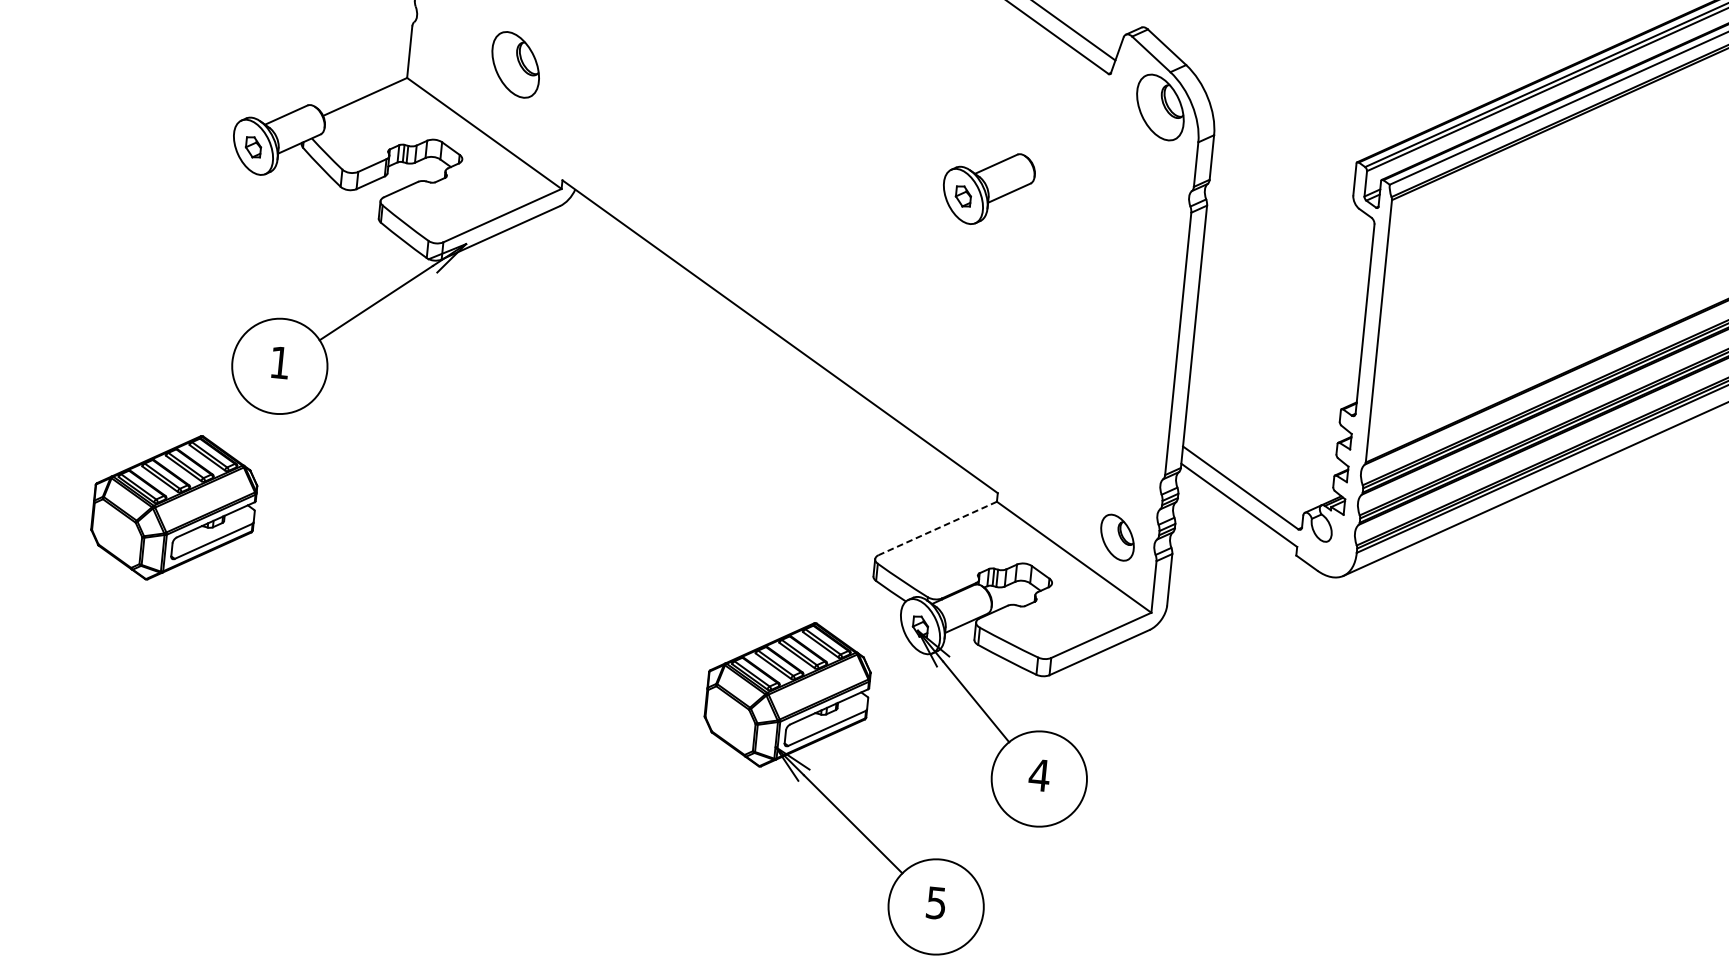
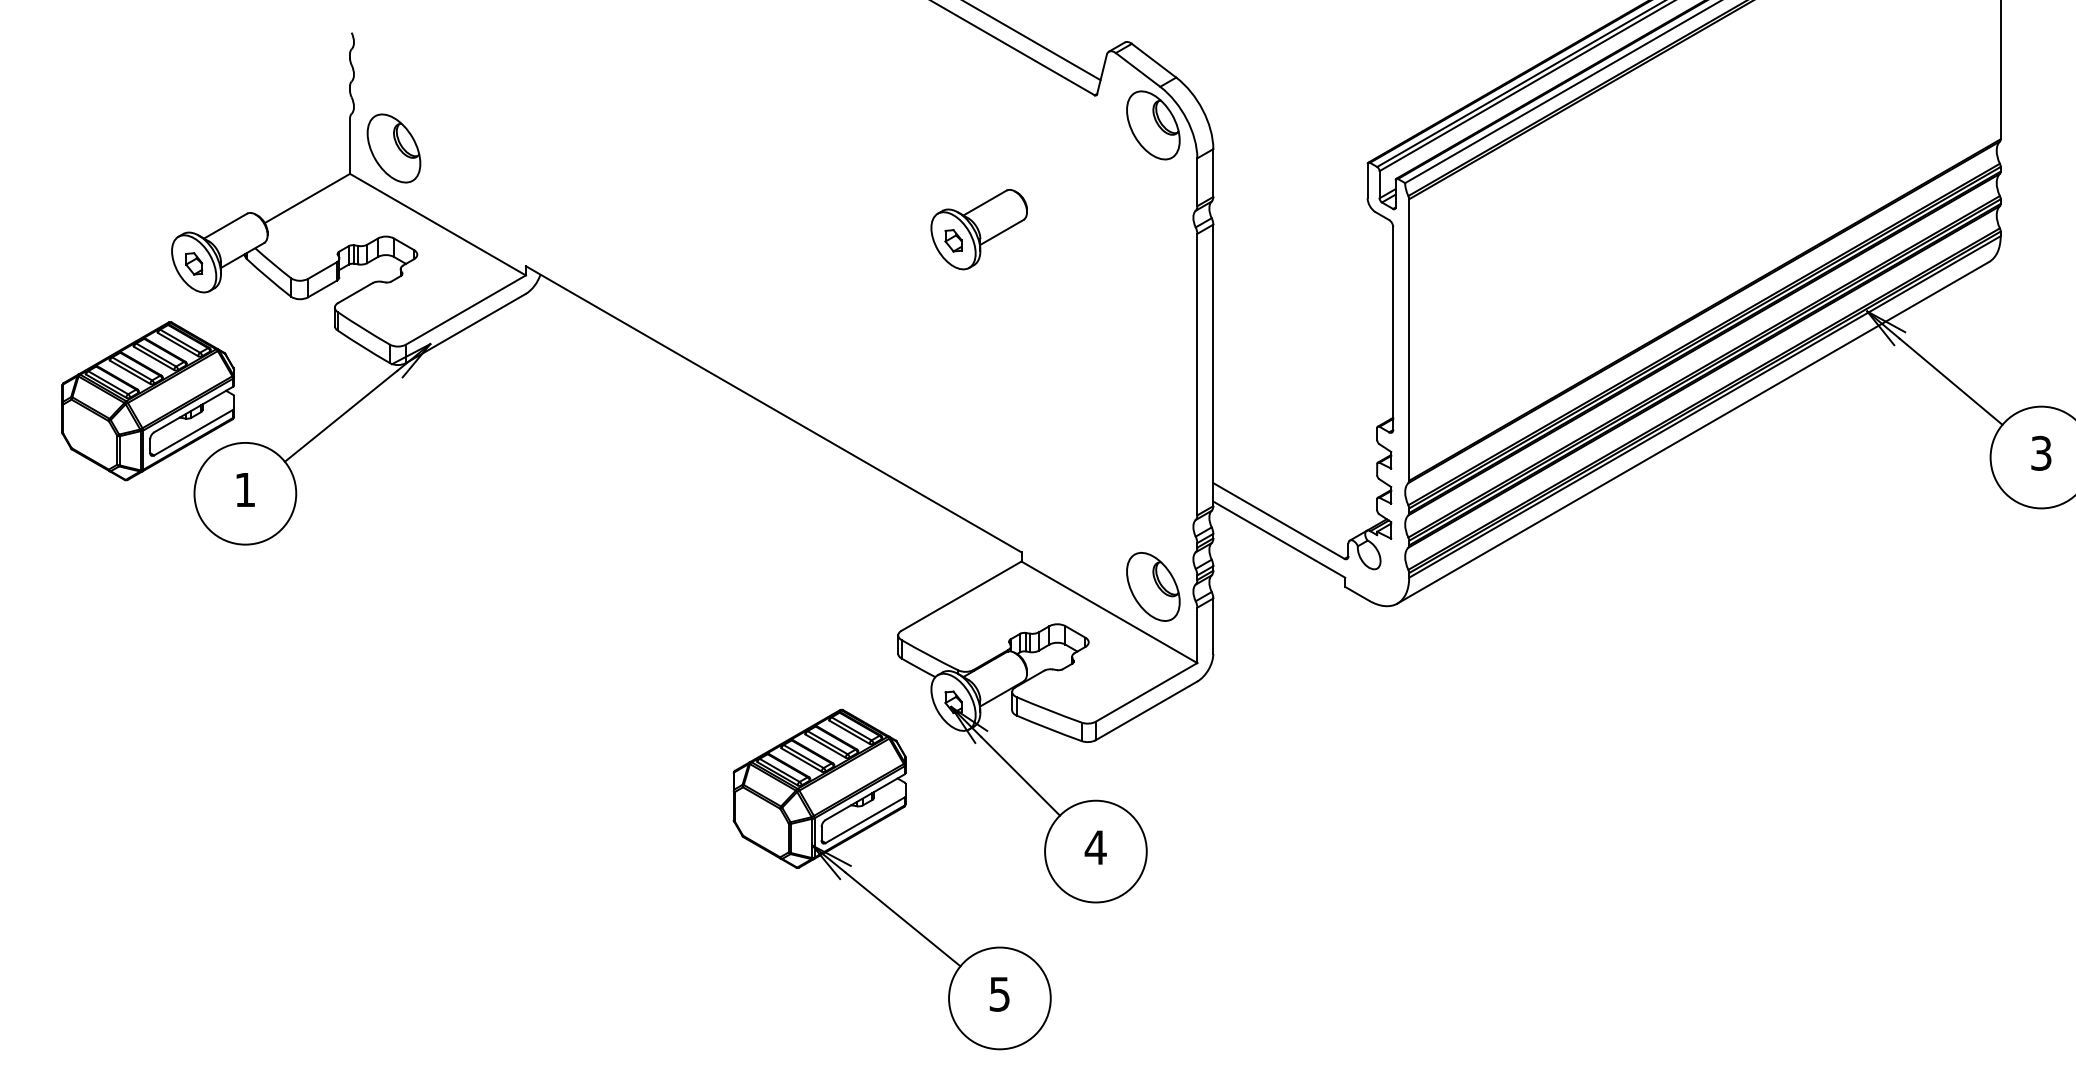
part: (515, 64) -> (393, 148), moved
part: (173, 508) -> (147, 401), moved
line: (937, 528) -> (961, 596), dashed -> solid
part: (1117, 537) -> (1153, 586), size x1.43

